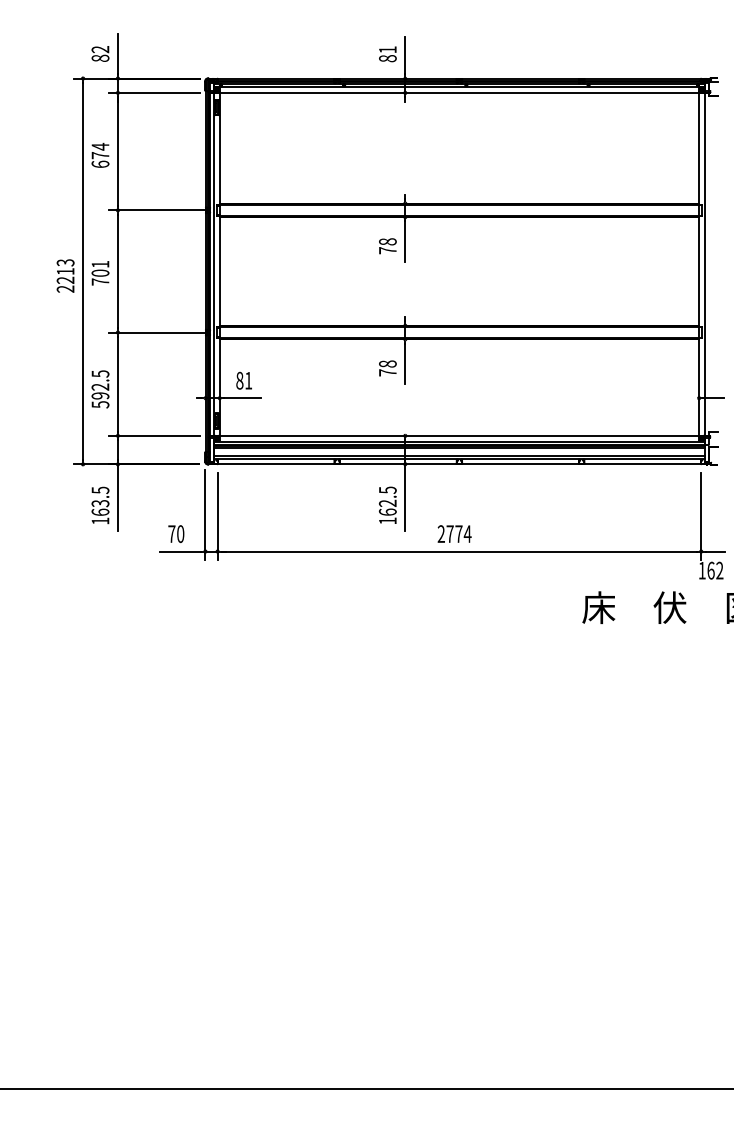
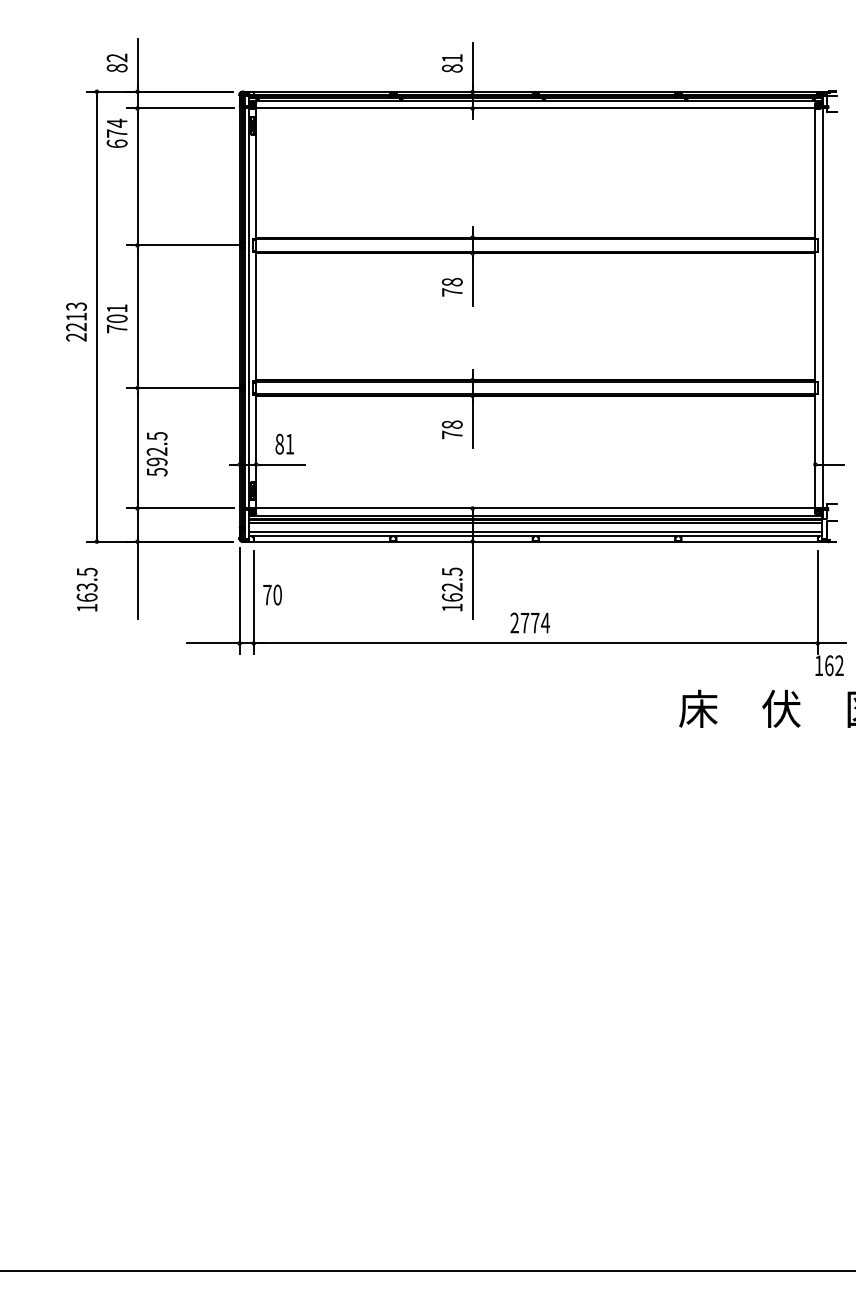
text: (99, 154) -> (116, 132), moved
text: (99, 389) -> (156, 454), moved
text: (99, 505) -> (86, 589), moved
text: (176, 533) -> (272, 594), moved

